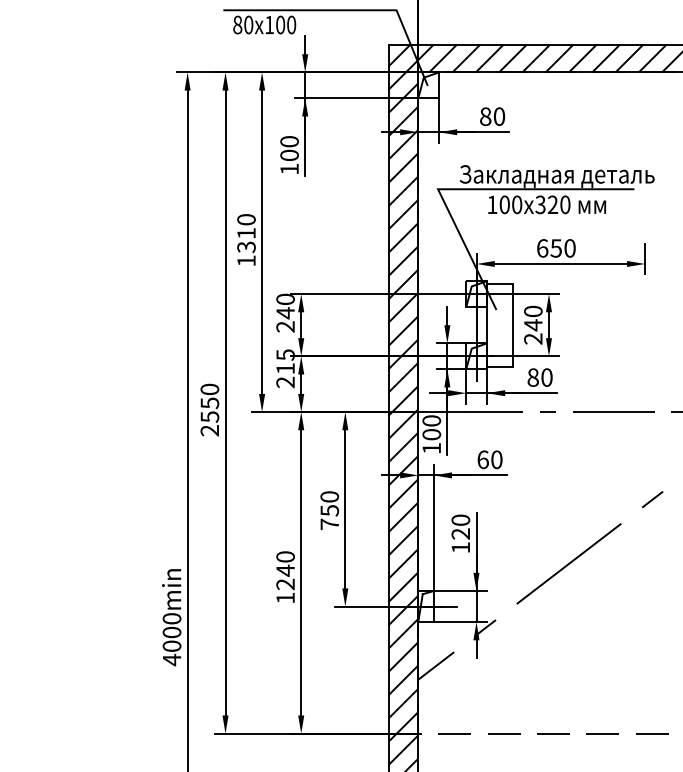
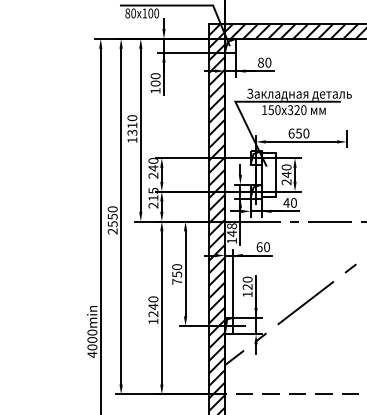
text: (503, 203) -> (270, 109), 100 -> 150
text: (533, 376) -> (286, 202), 80 -> 40
text: (430, 426) -> (231, 229), 100 -> 148

